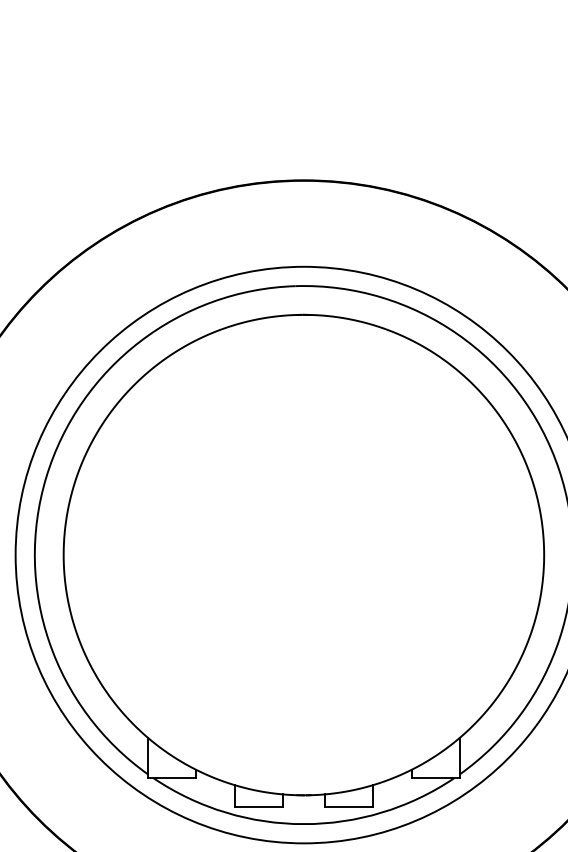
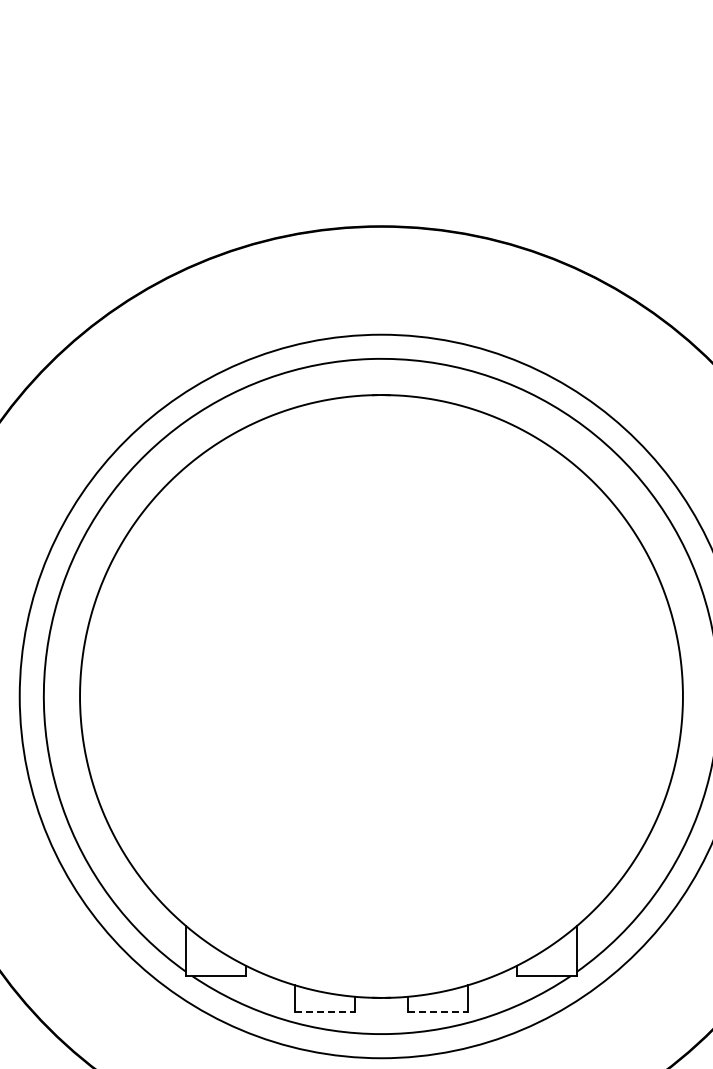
line: (259, 806) -> (325, 1012), solid -> dashed
line: (349, 806) -> (438, 1012), solid -> dashed

